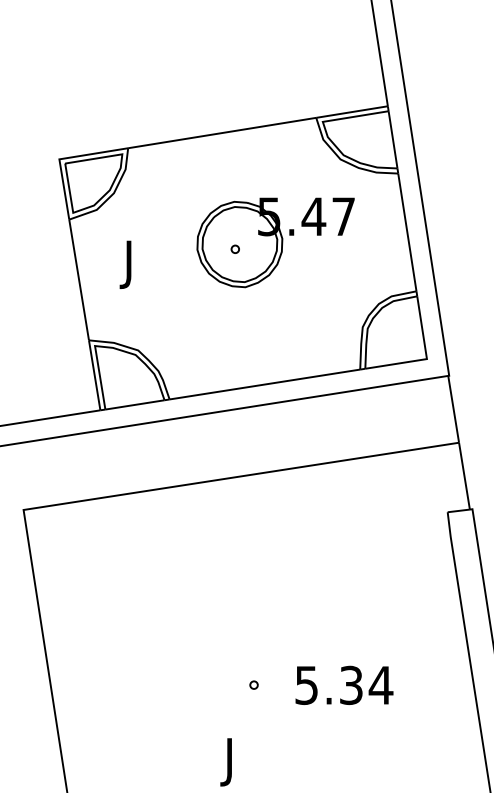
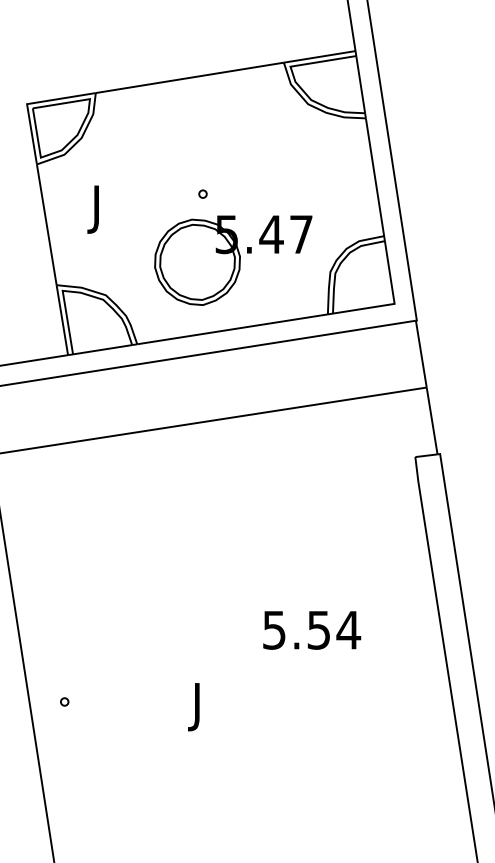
part: (275, 242) -> (233, 260), moved
part: (253, 684) -> (64, 701), moved
text: (351, 684) -> (319, 629), 5.34 -> 5.54

